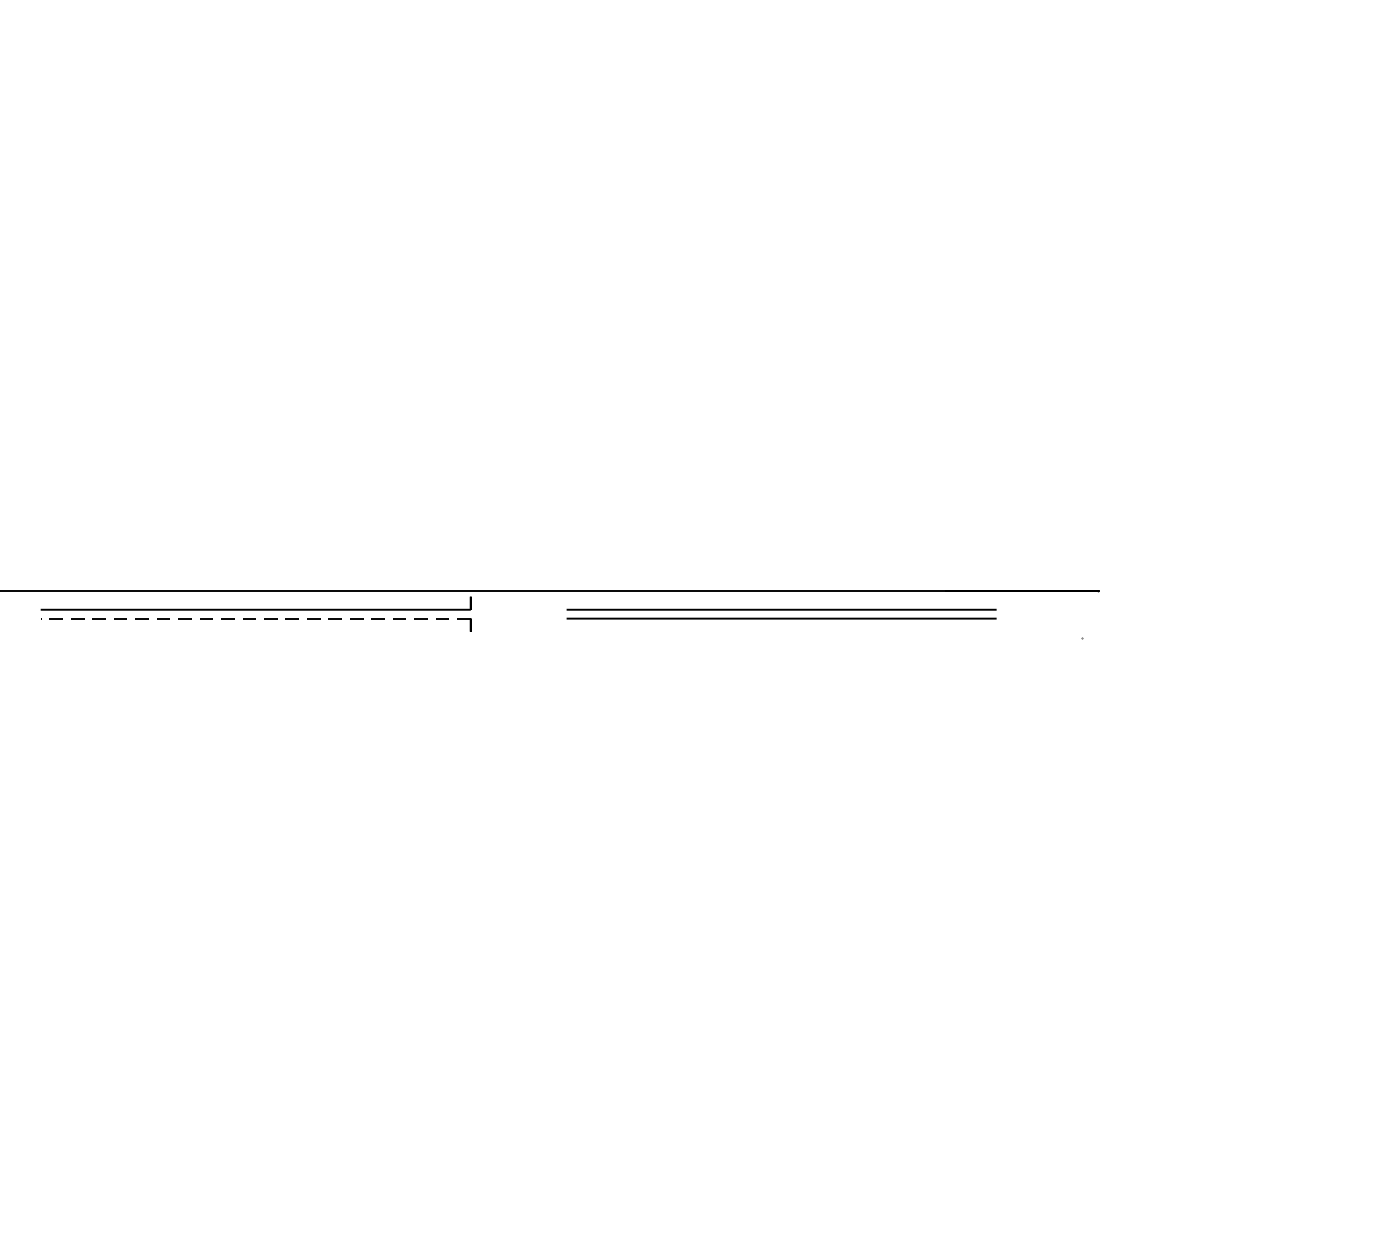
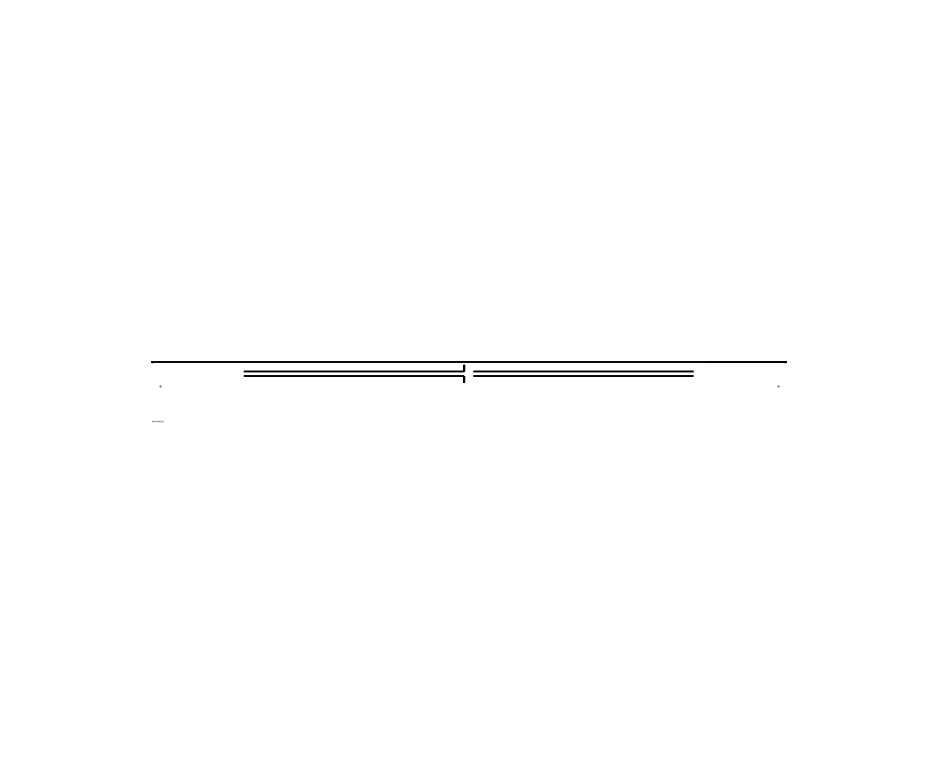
part: (781, 613) -> (583, 373), moved
line: (256, 619) -> (354, 376), dashed -> solid

